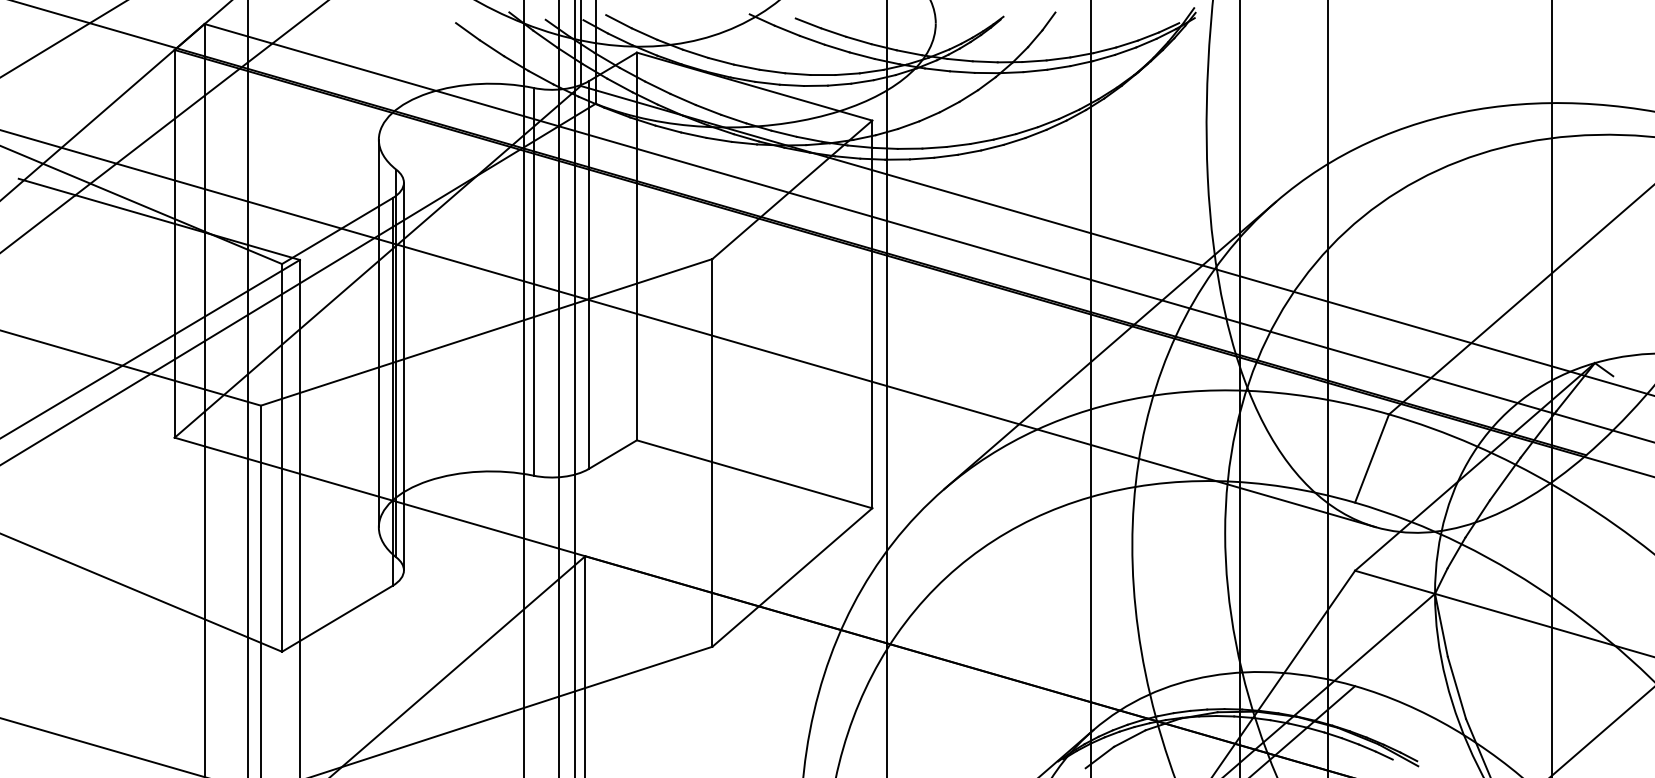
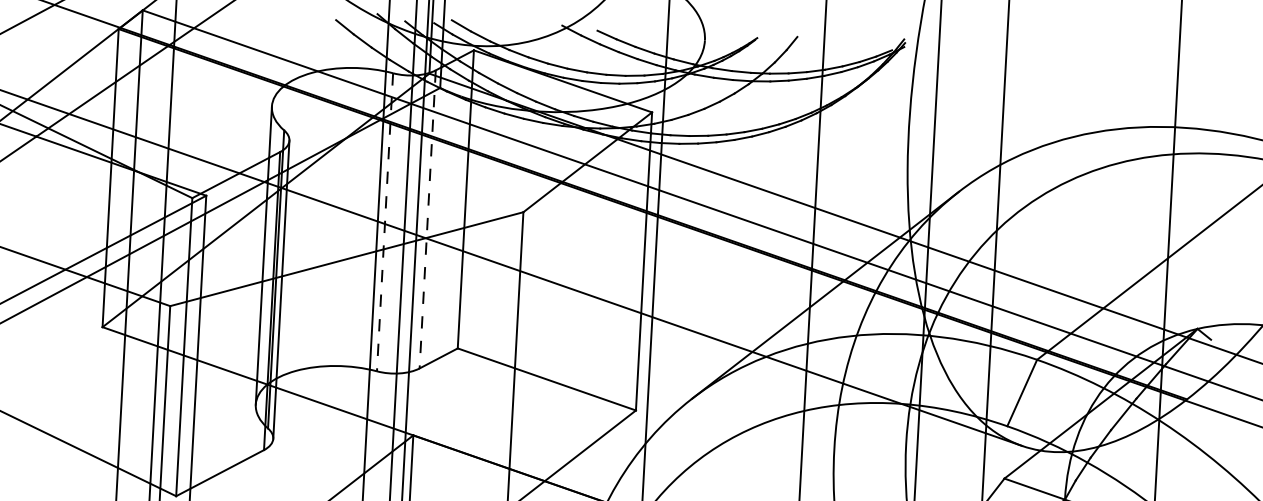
line: (588, 275) -> (427, 219), solid -> dashed
line: (533, 281) -> (384, 222), solid -> dashed

